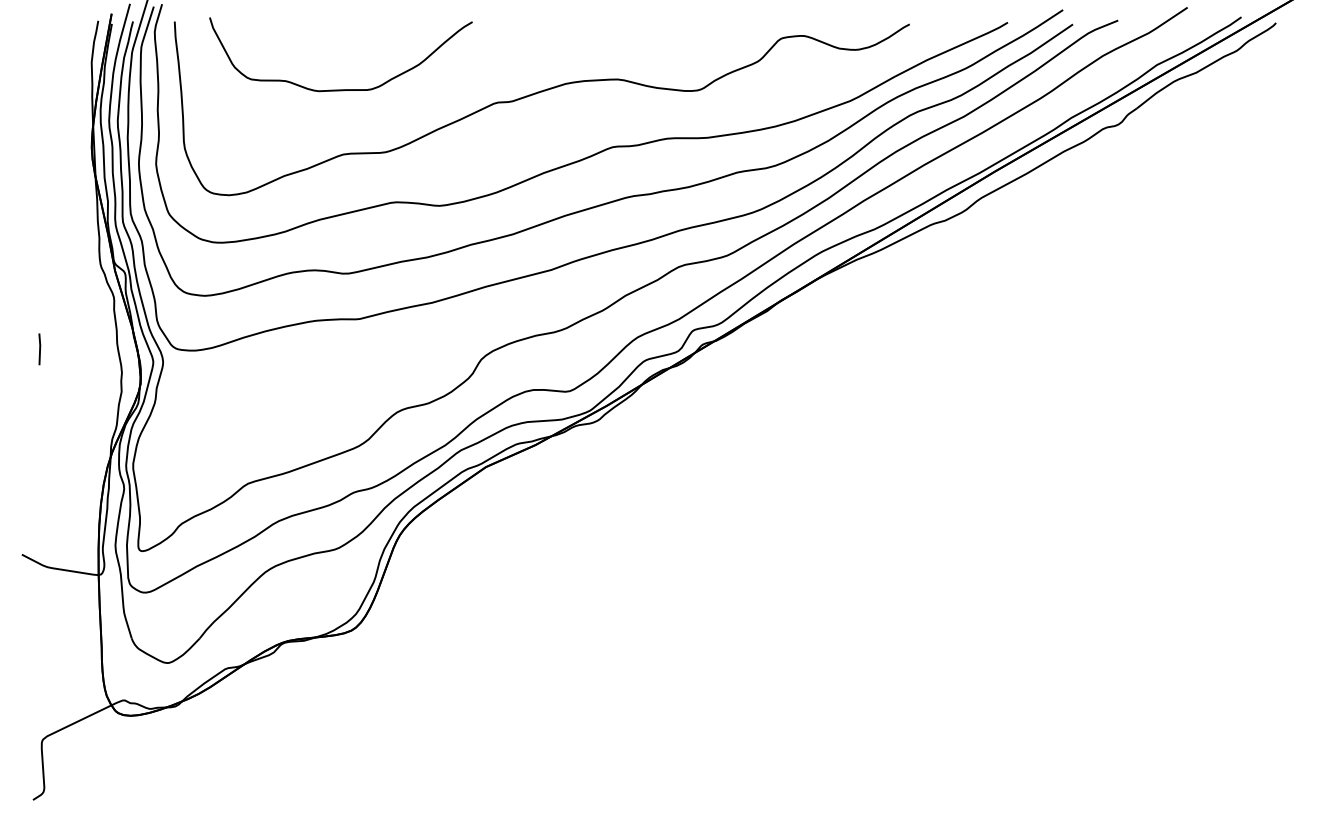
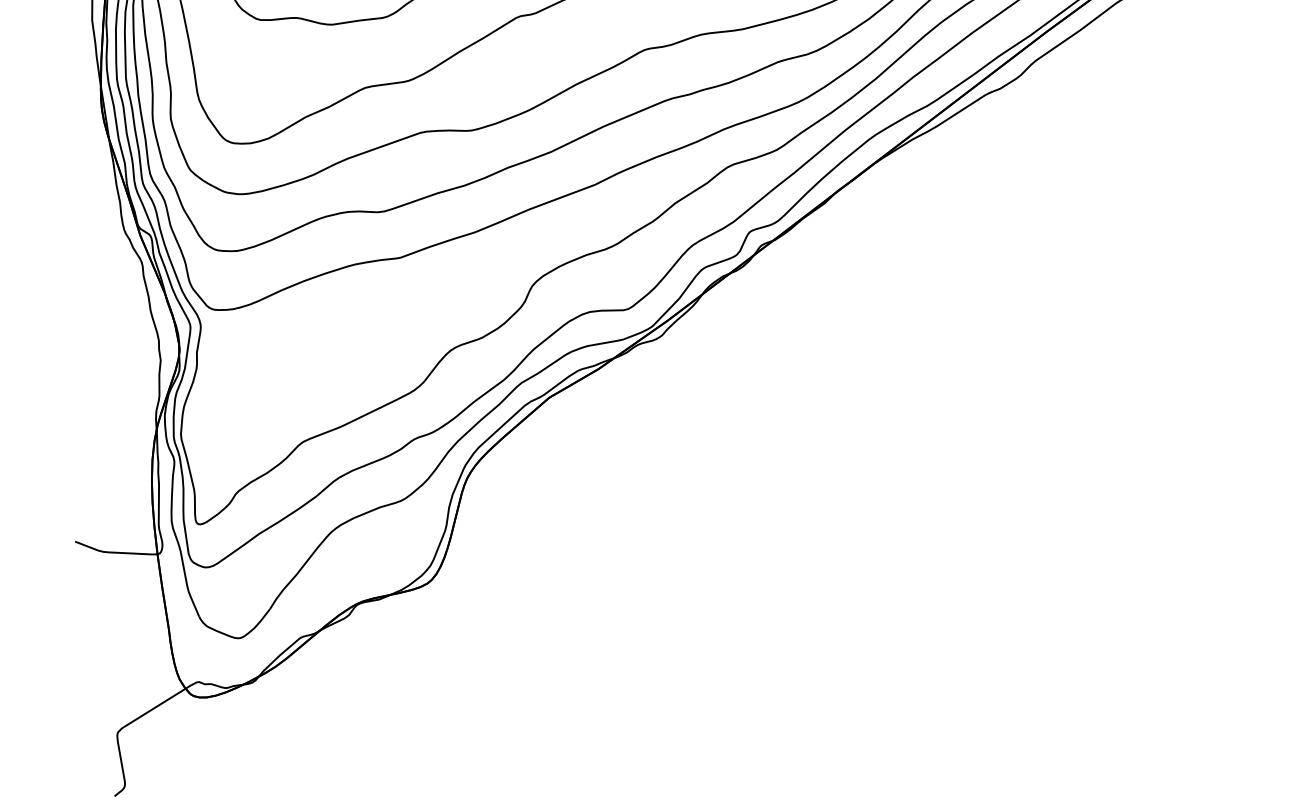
line: (39, 349) -> (70, 325), removed

